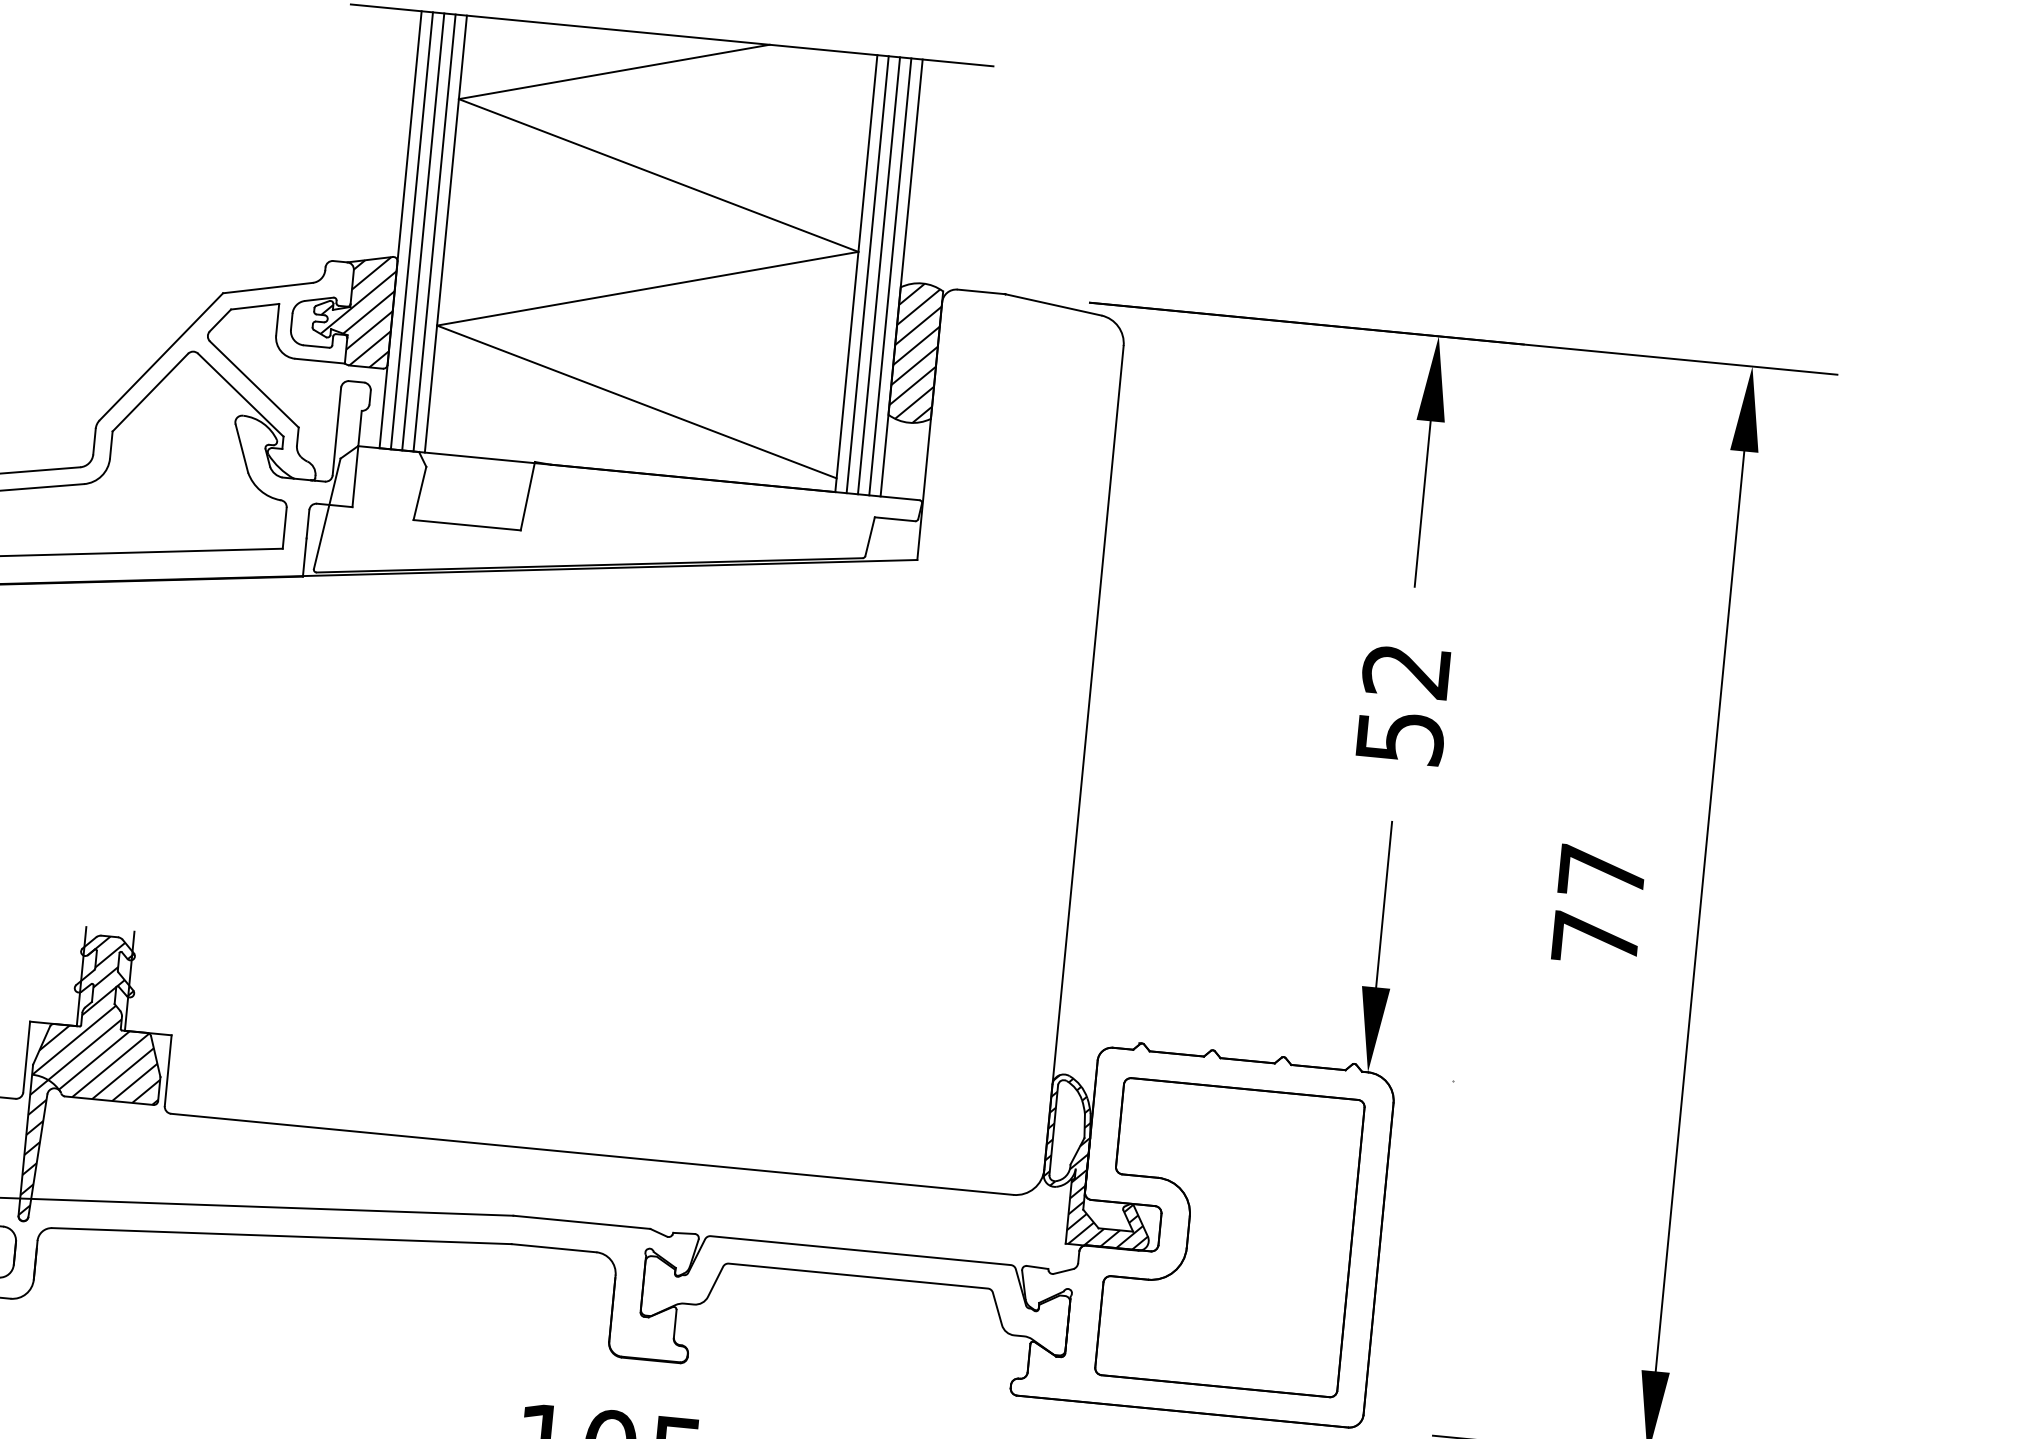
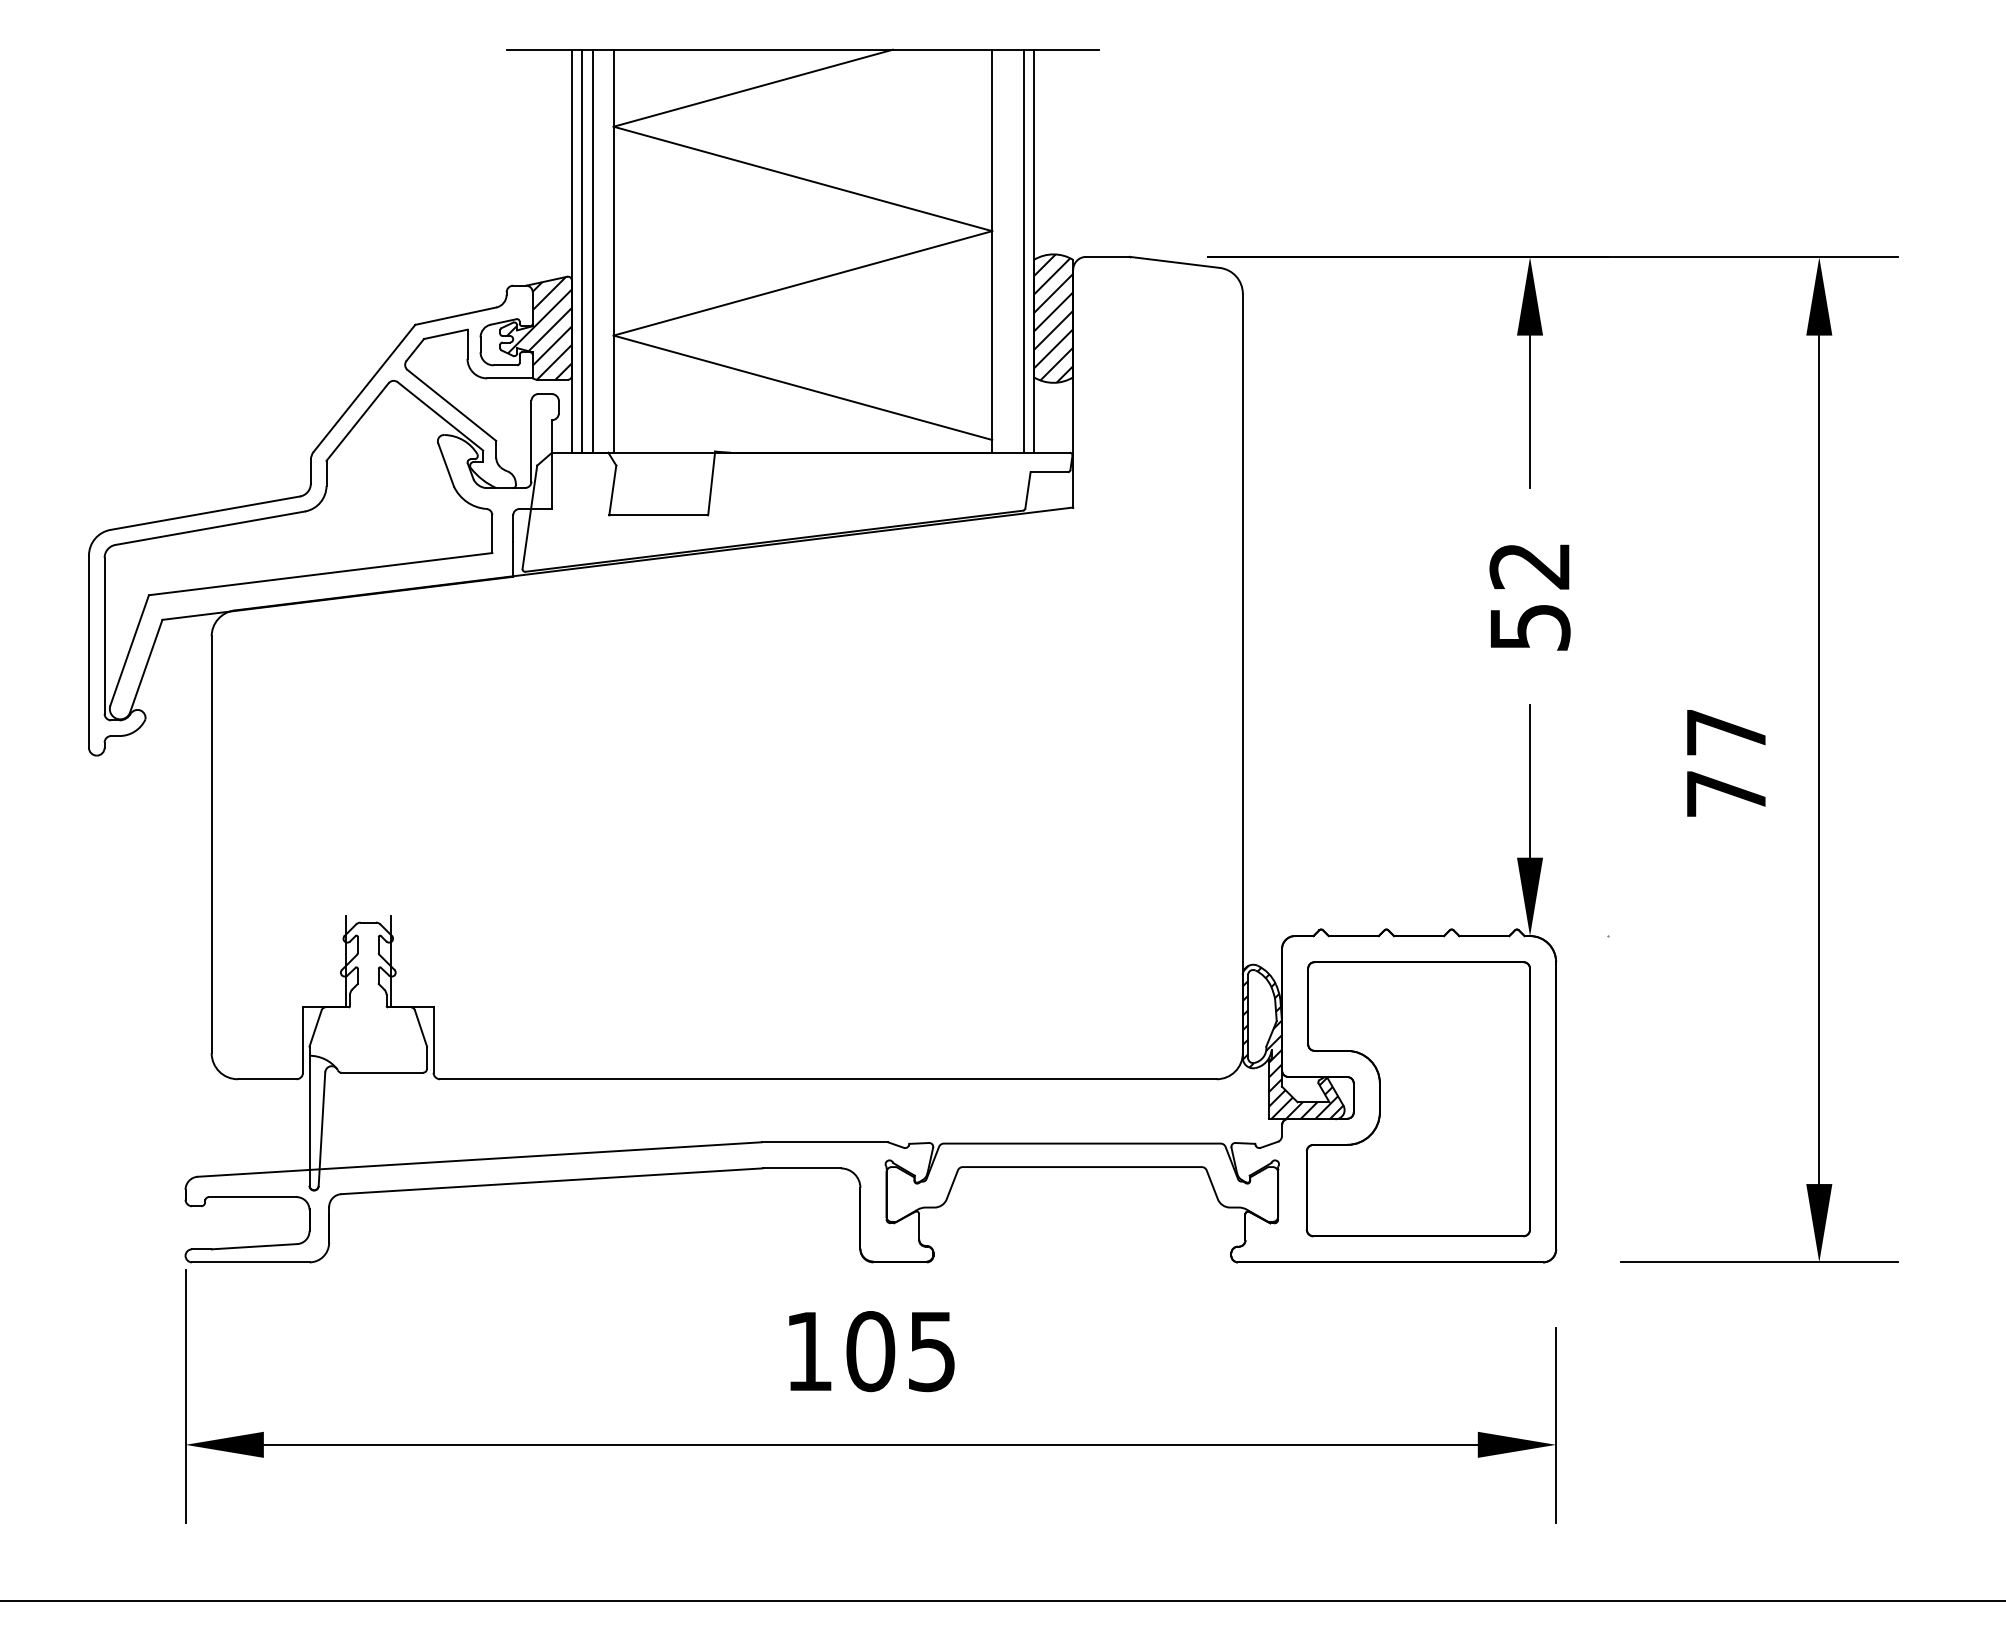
line: (434, 232) -> (603, 250), removed
line: (867, 273) -> (1002, 250), removed
line: (879, 275) -> (1013, 250), removed
hatch: (96, 1078) -> (368, 1053), removed

